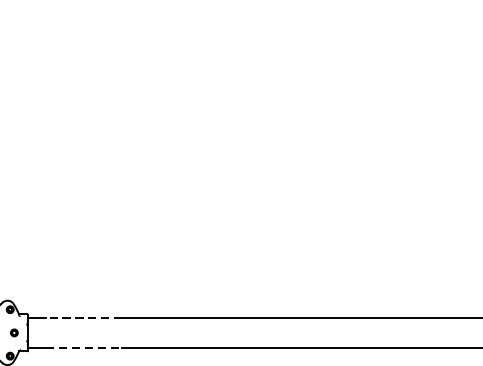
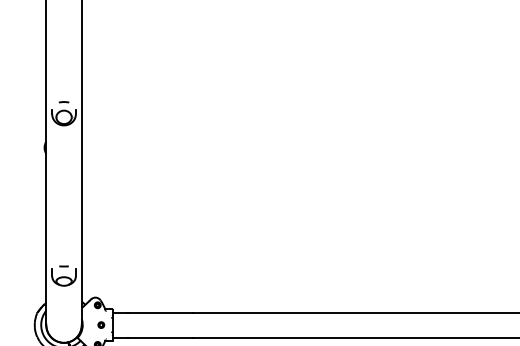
line: (83, 318) -> (160, 312), dashed -> solid
line: (84, 347) -> (161, 337), dashed -> solid

